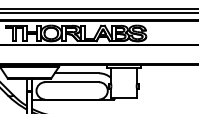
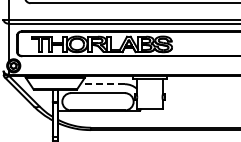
line: (76, 73) -> (102, 84), solid -> dashed

